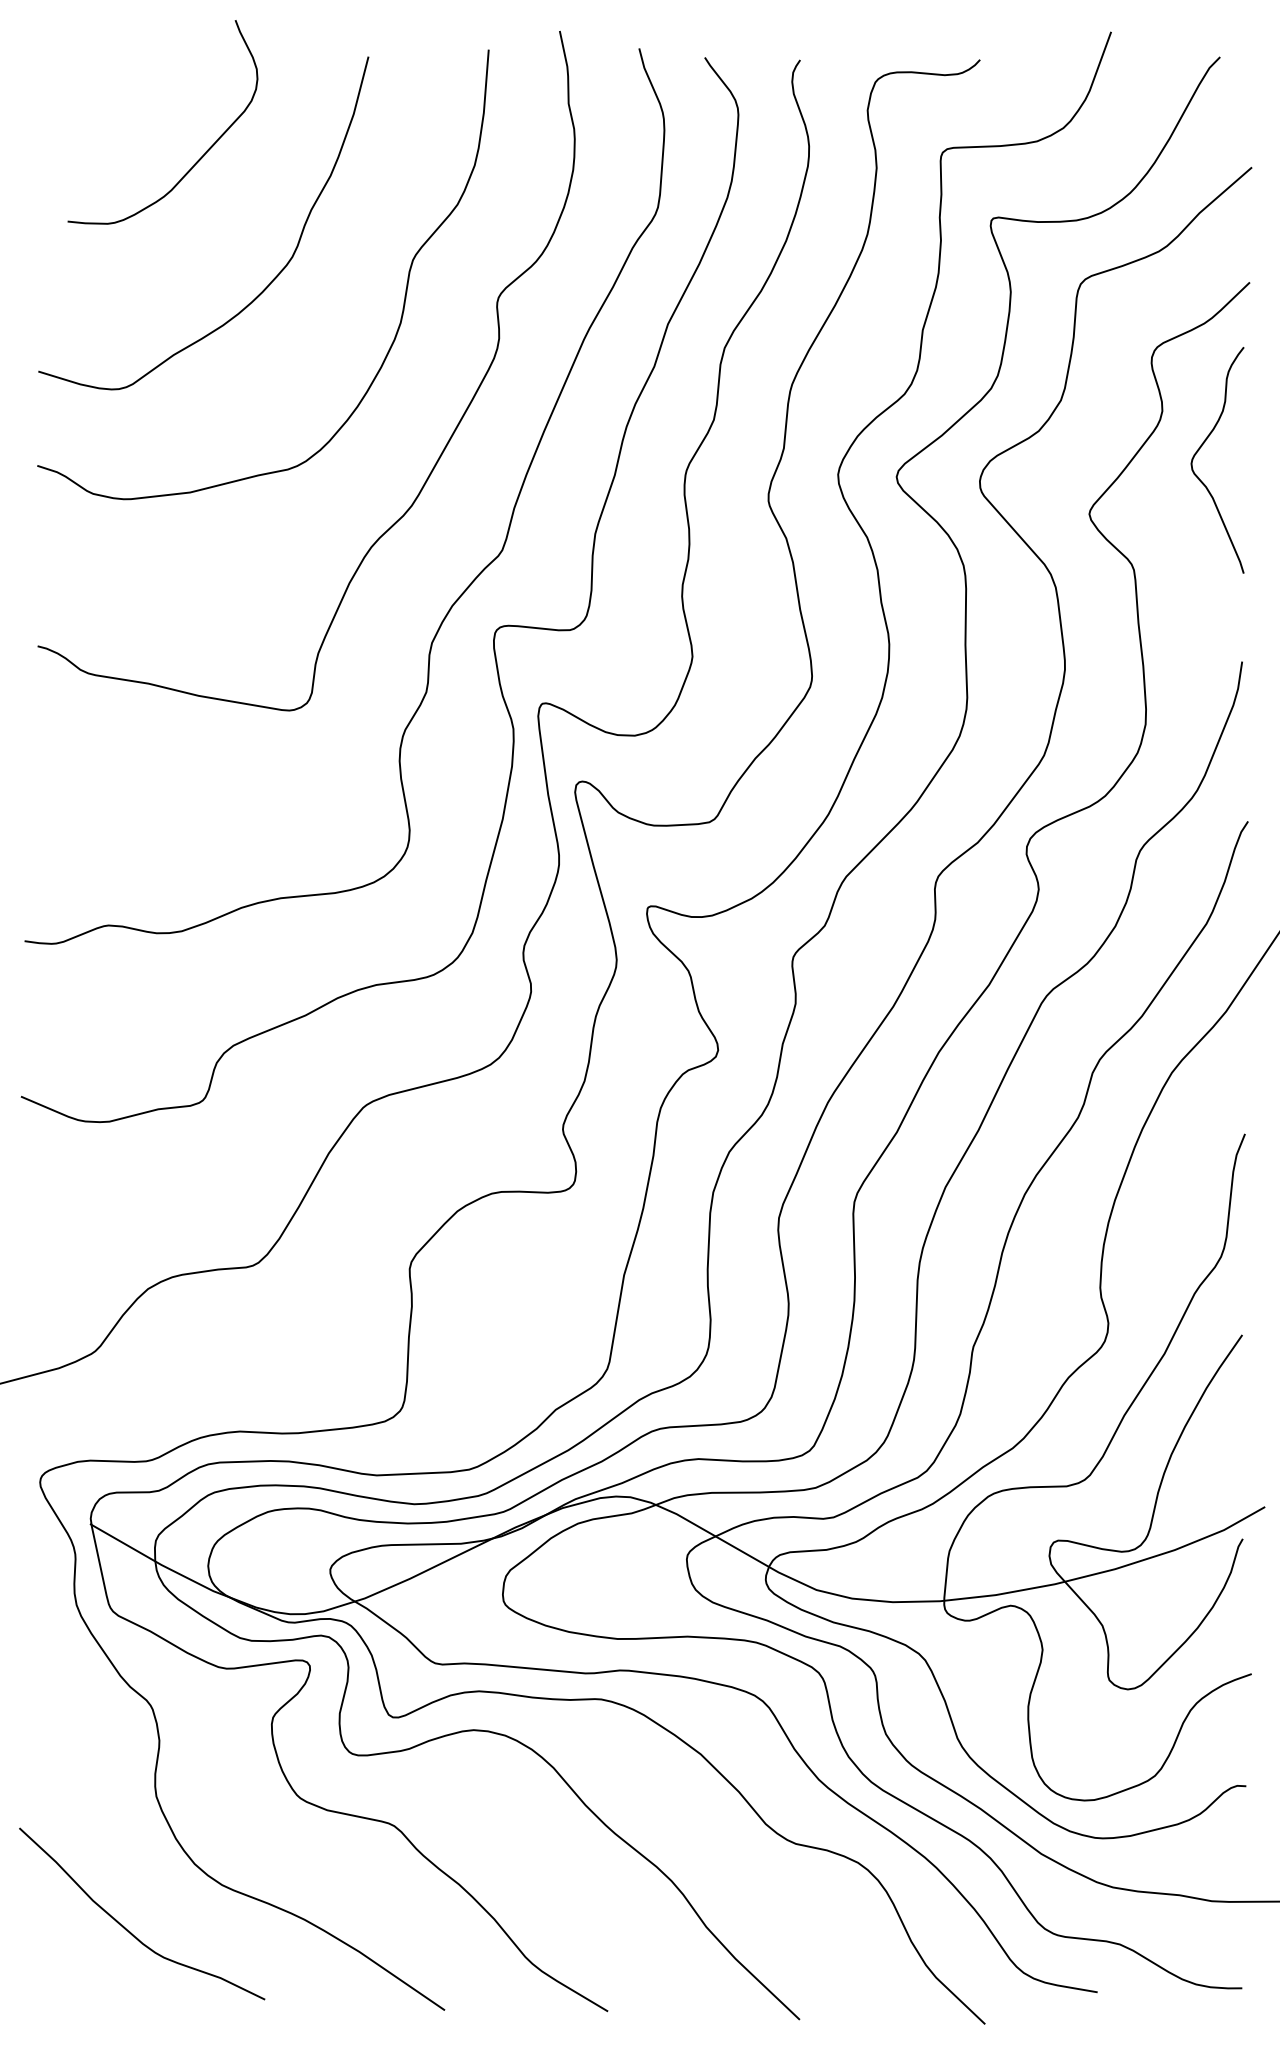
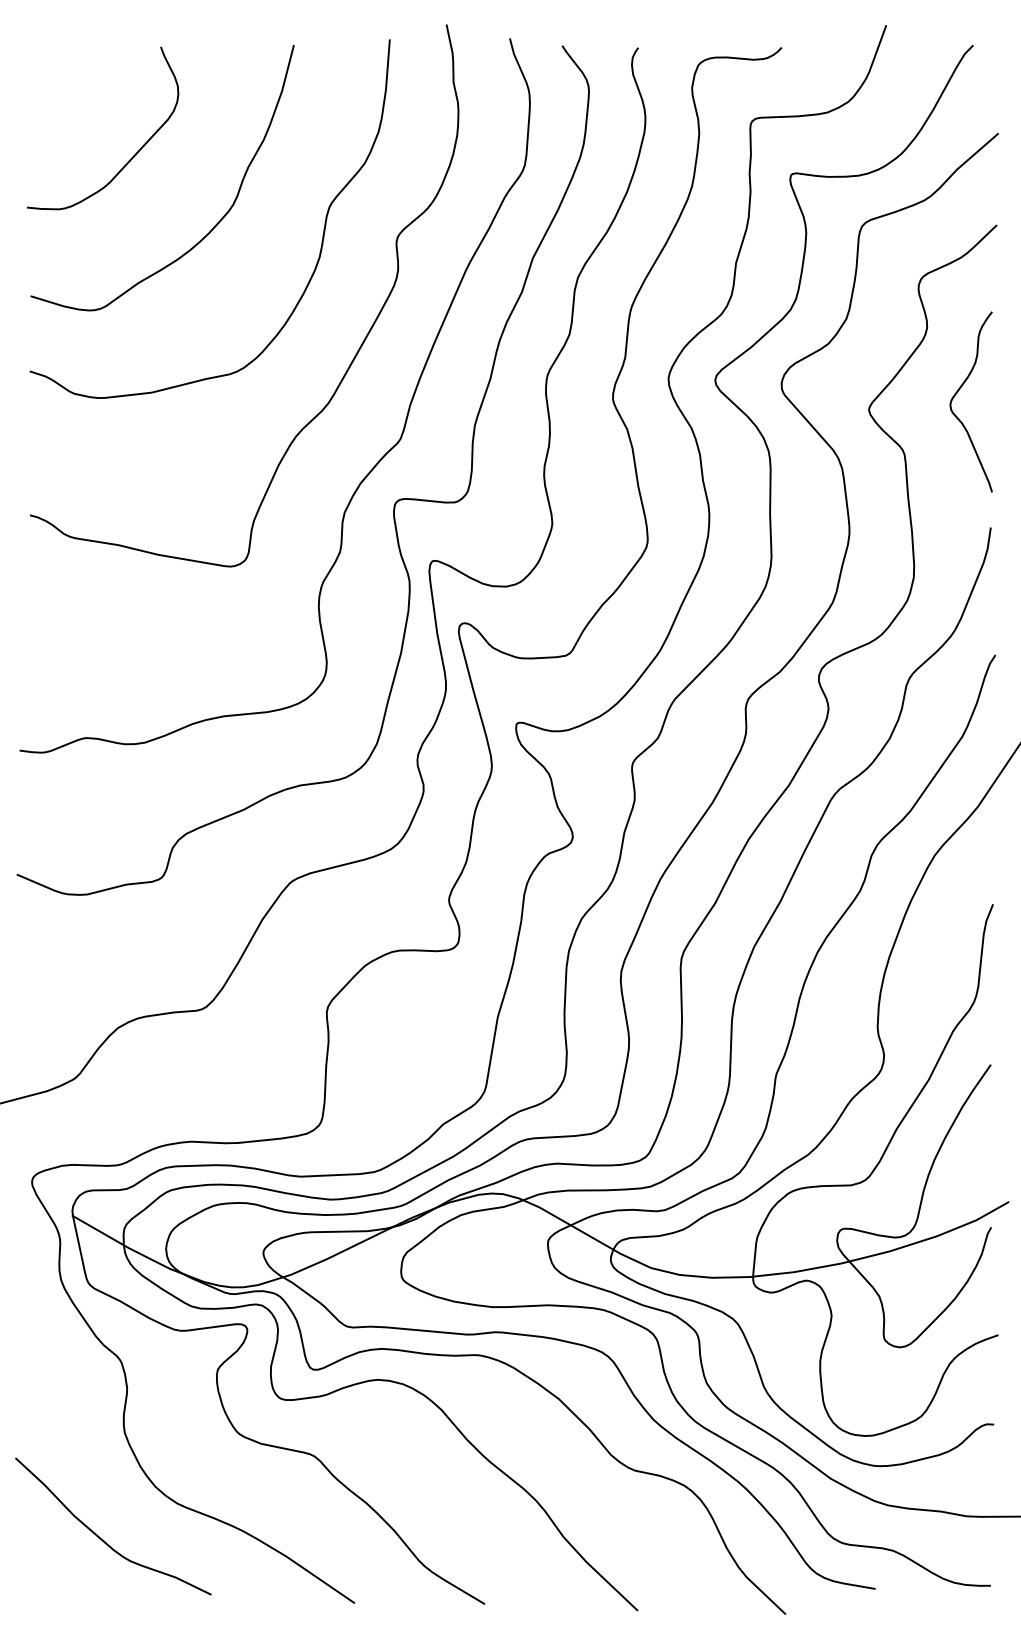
curve: (199, 157) -> (132, 156), moved
curve: (1200, 449) -> (957, 393), moved

